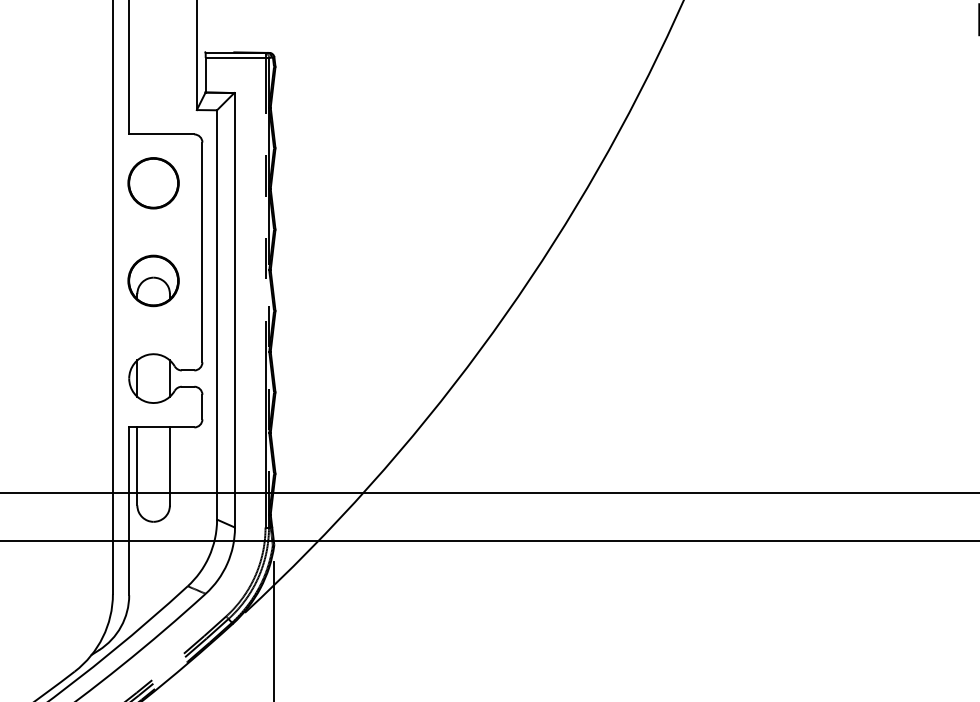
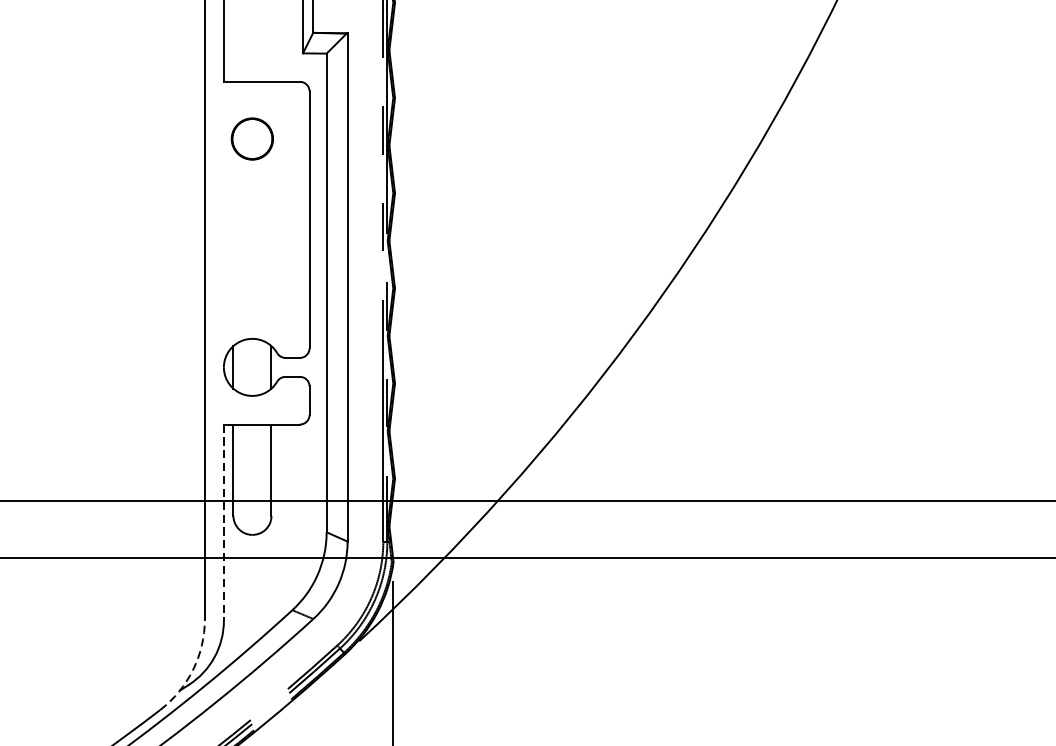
circle: (153, 183) -> (252, 139), size x0.7
part: (153, 280) -> (252, 252), removed
line: (129, 511) -> (224, 522), solid -> dashed
arc: (102, 637) -> (192, 670), solid -> dashed

